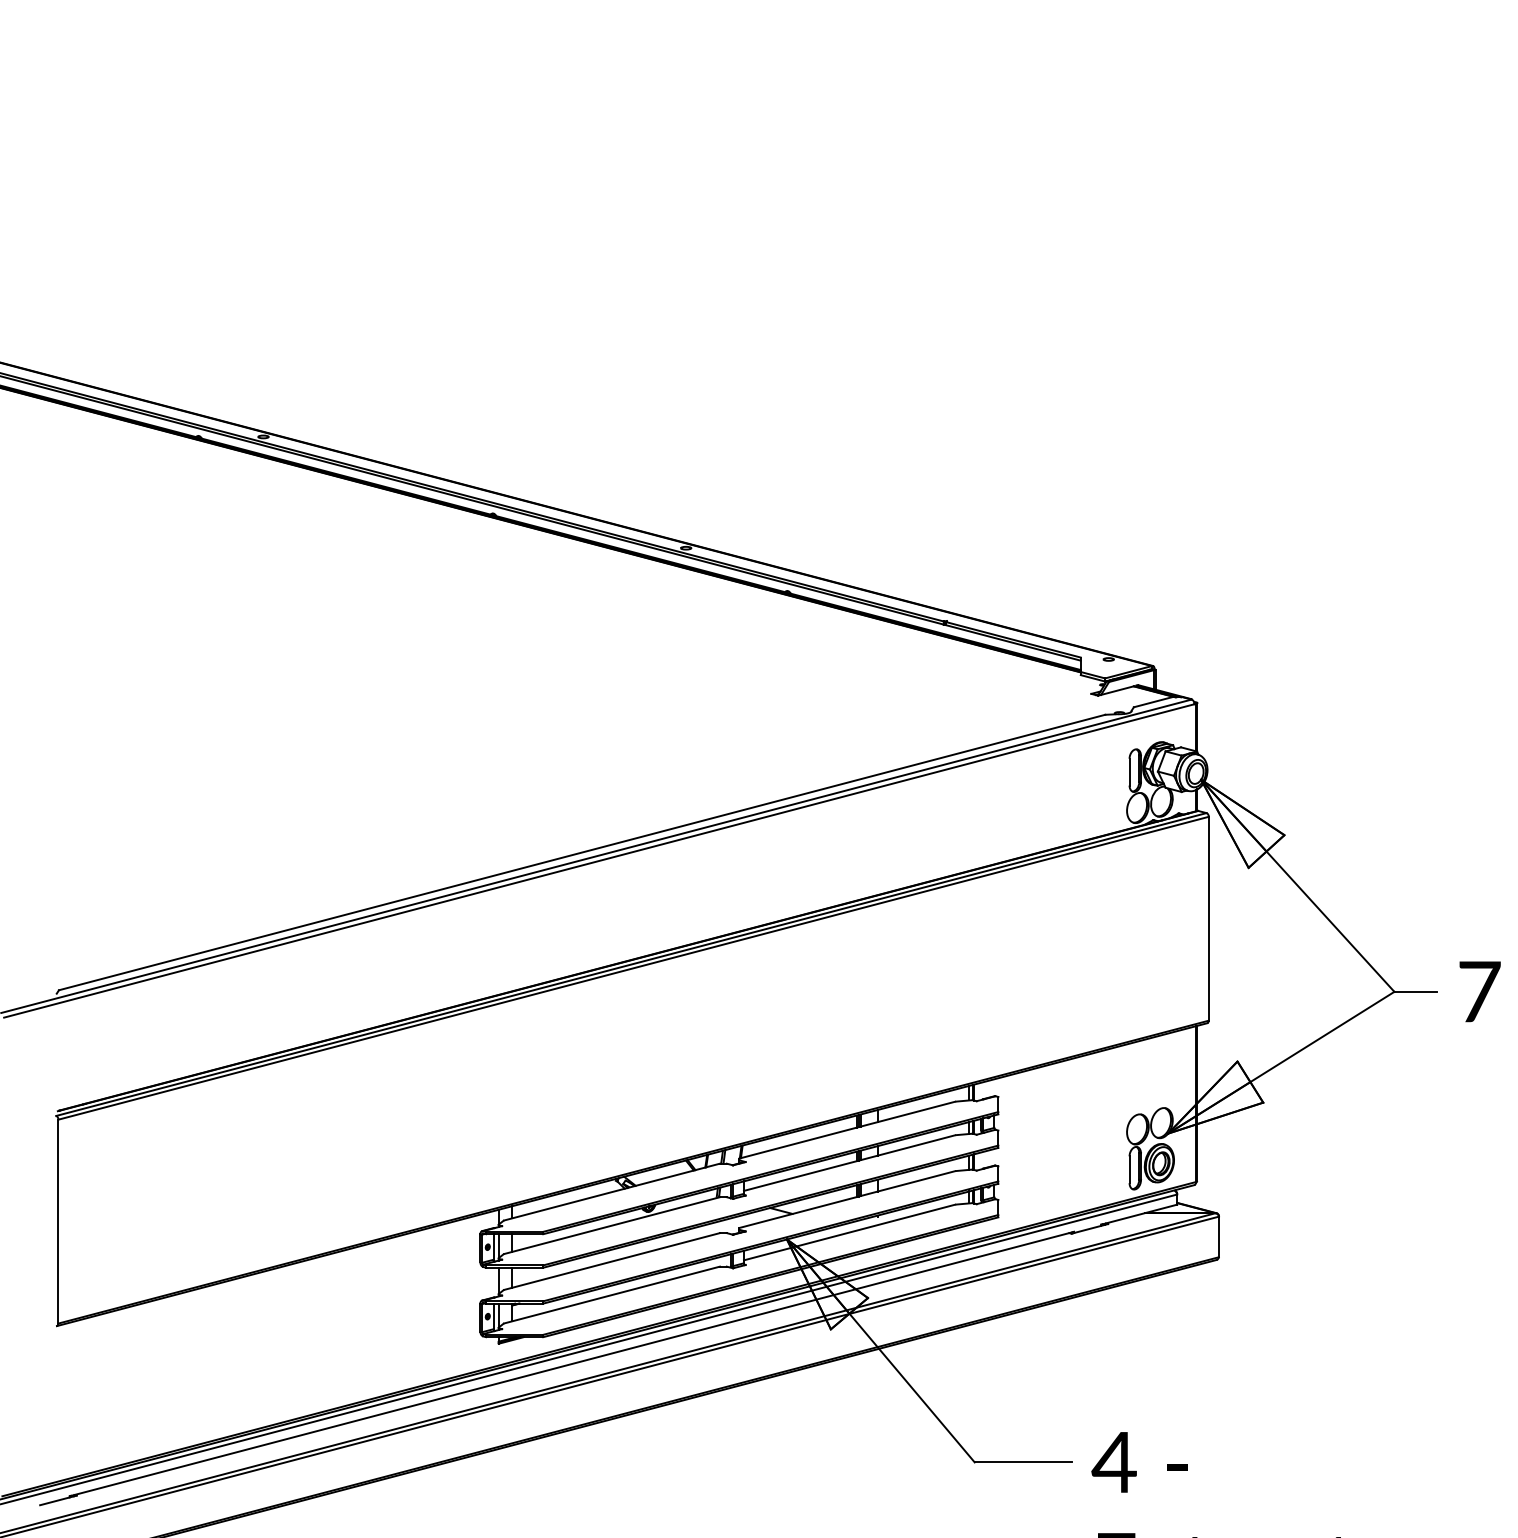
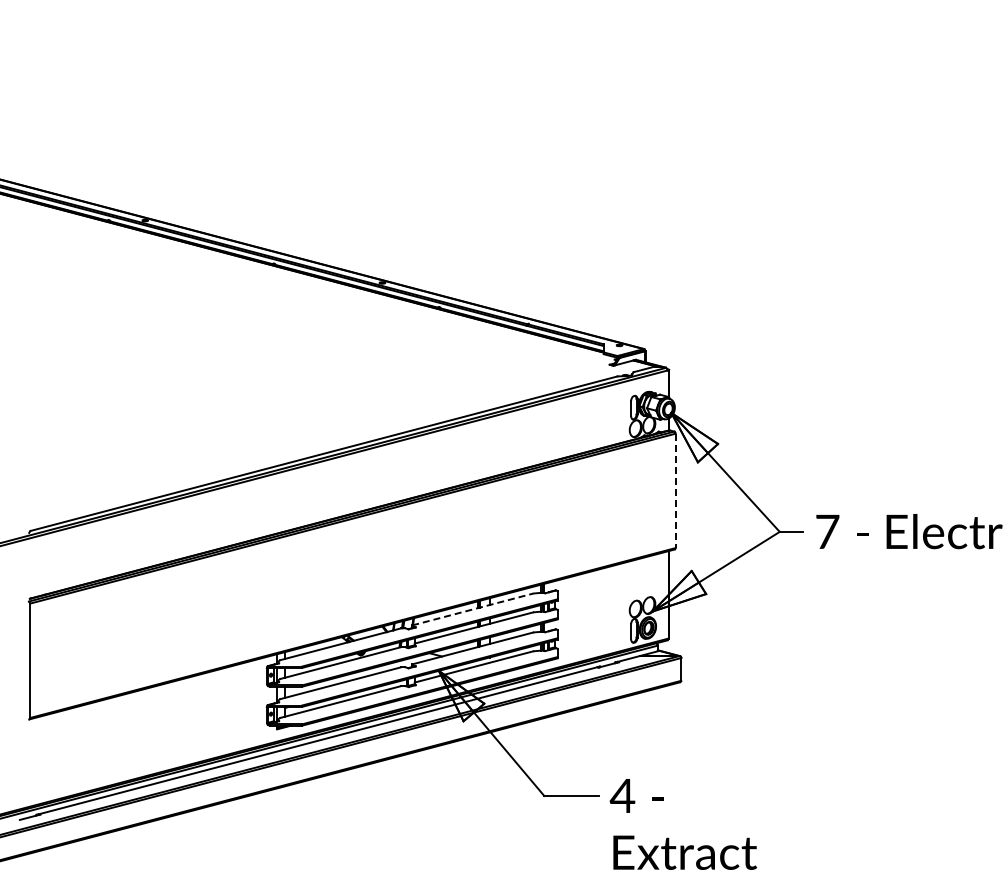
line: (1208, 919) -> (675, 491), solid -> dashed
line: (846, 1130) -> (472, 609), solid -> dashed

